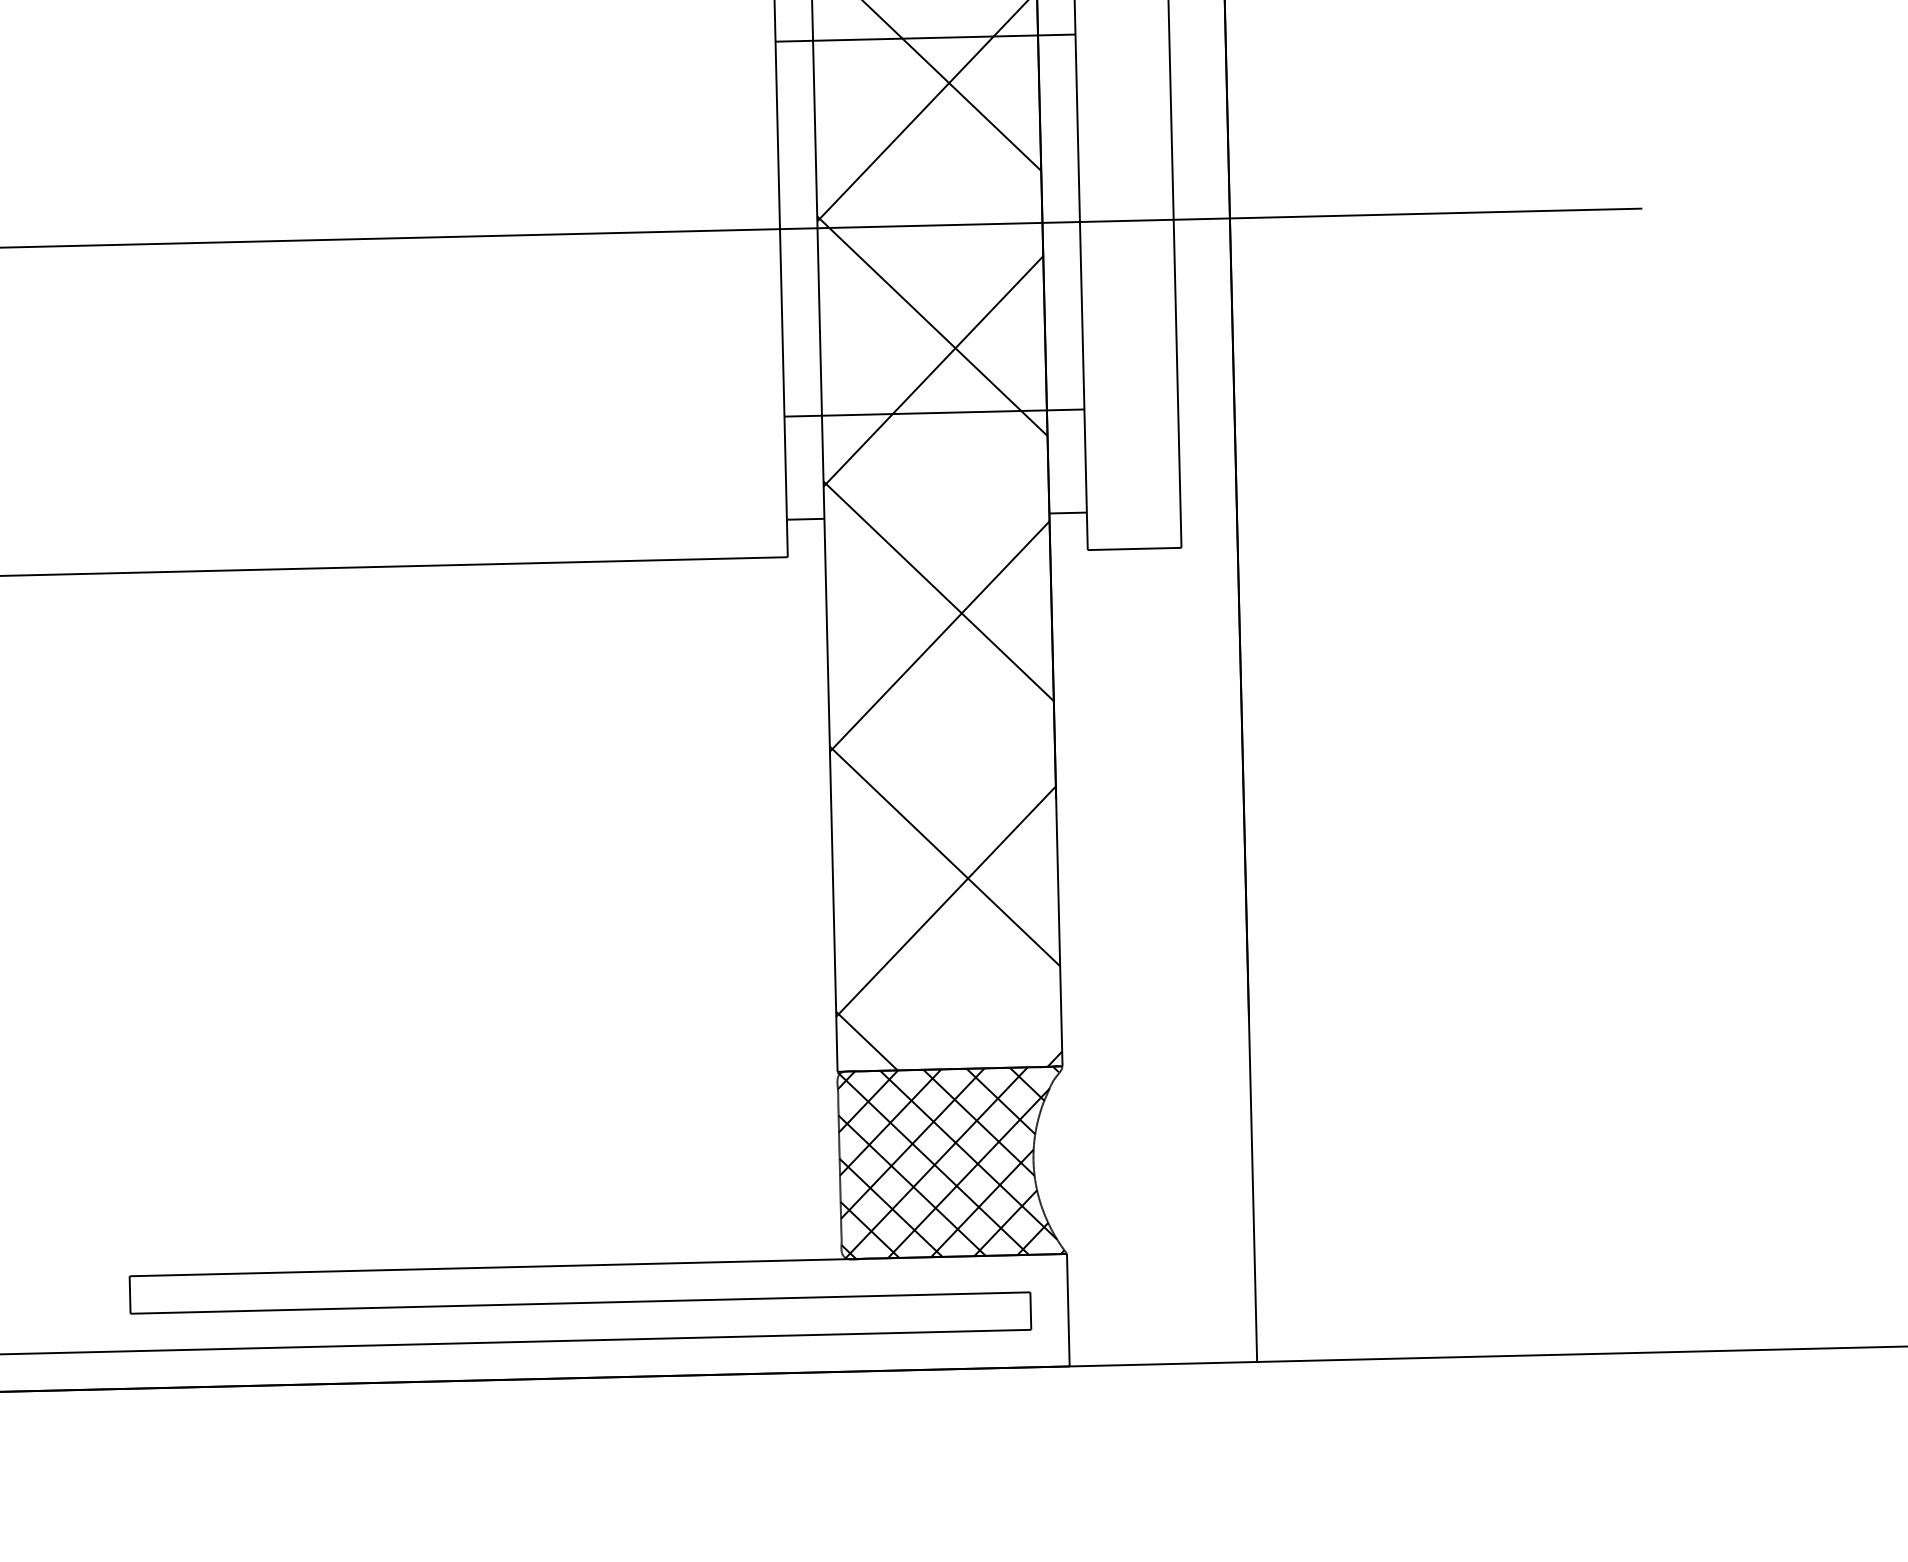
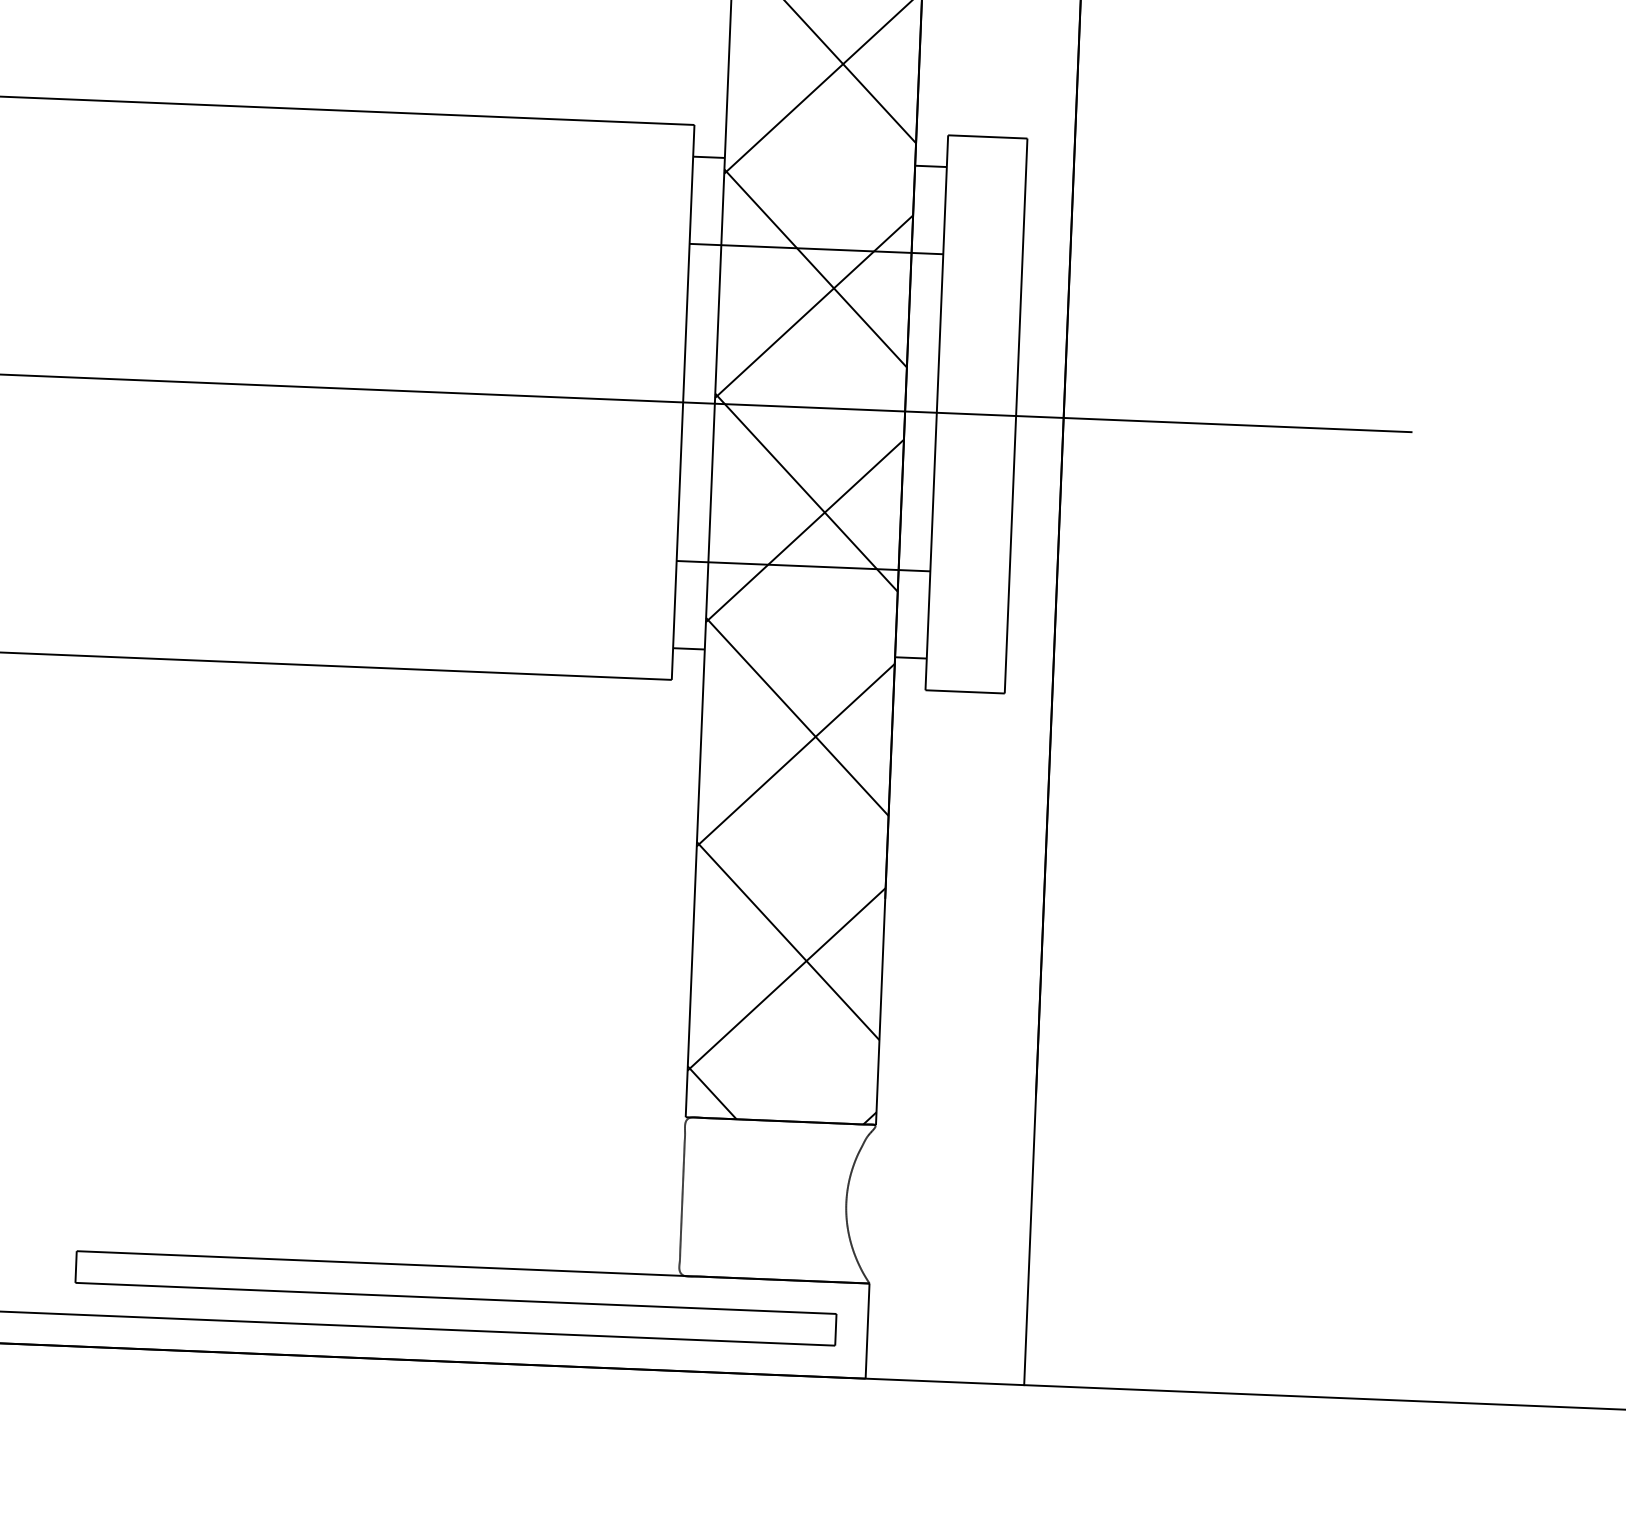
hatch: (949, 1163) -> (775, 1200), removed

